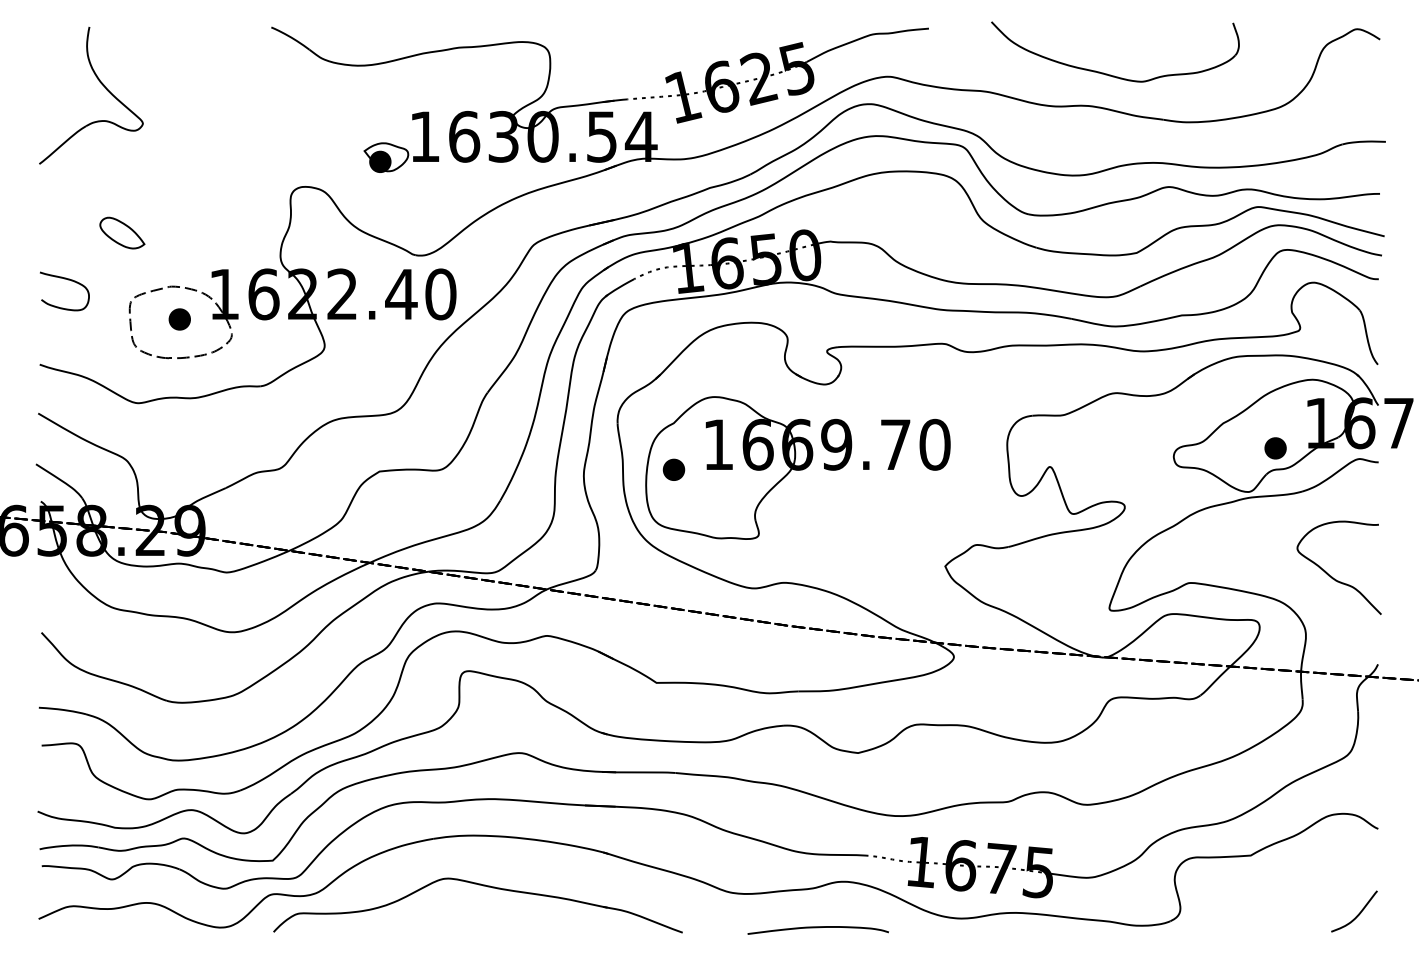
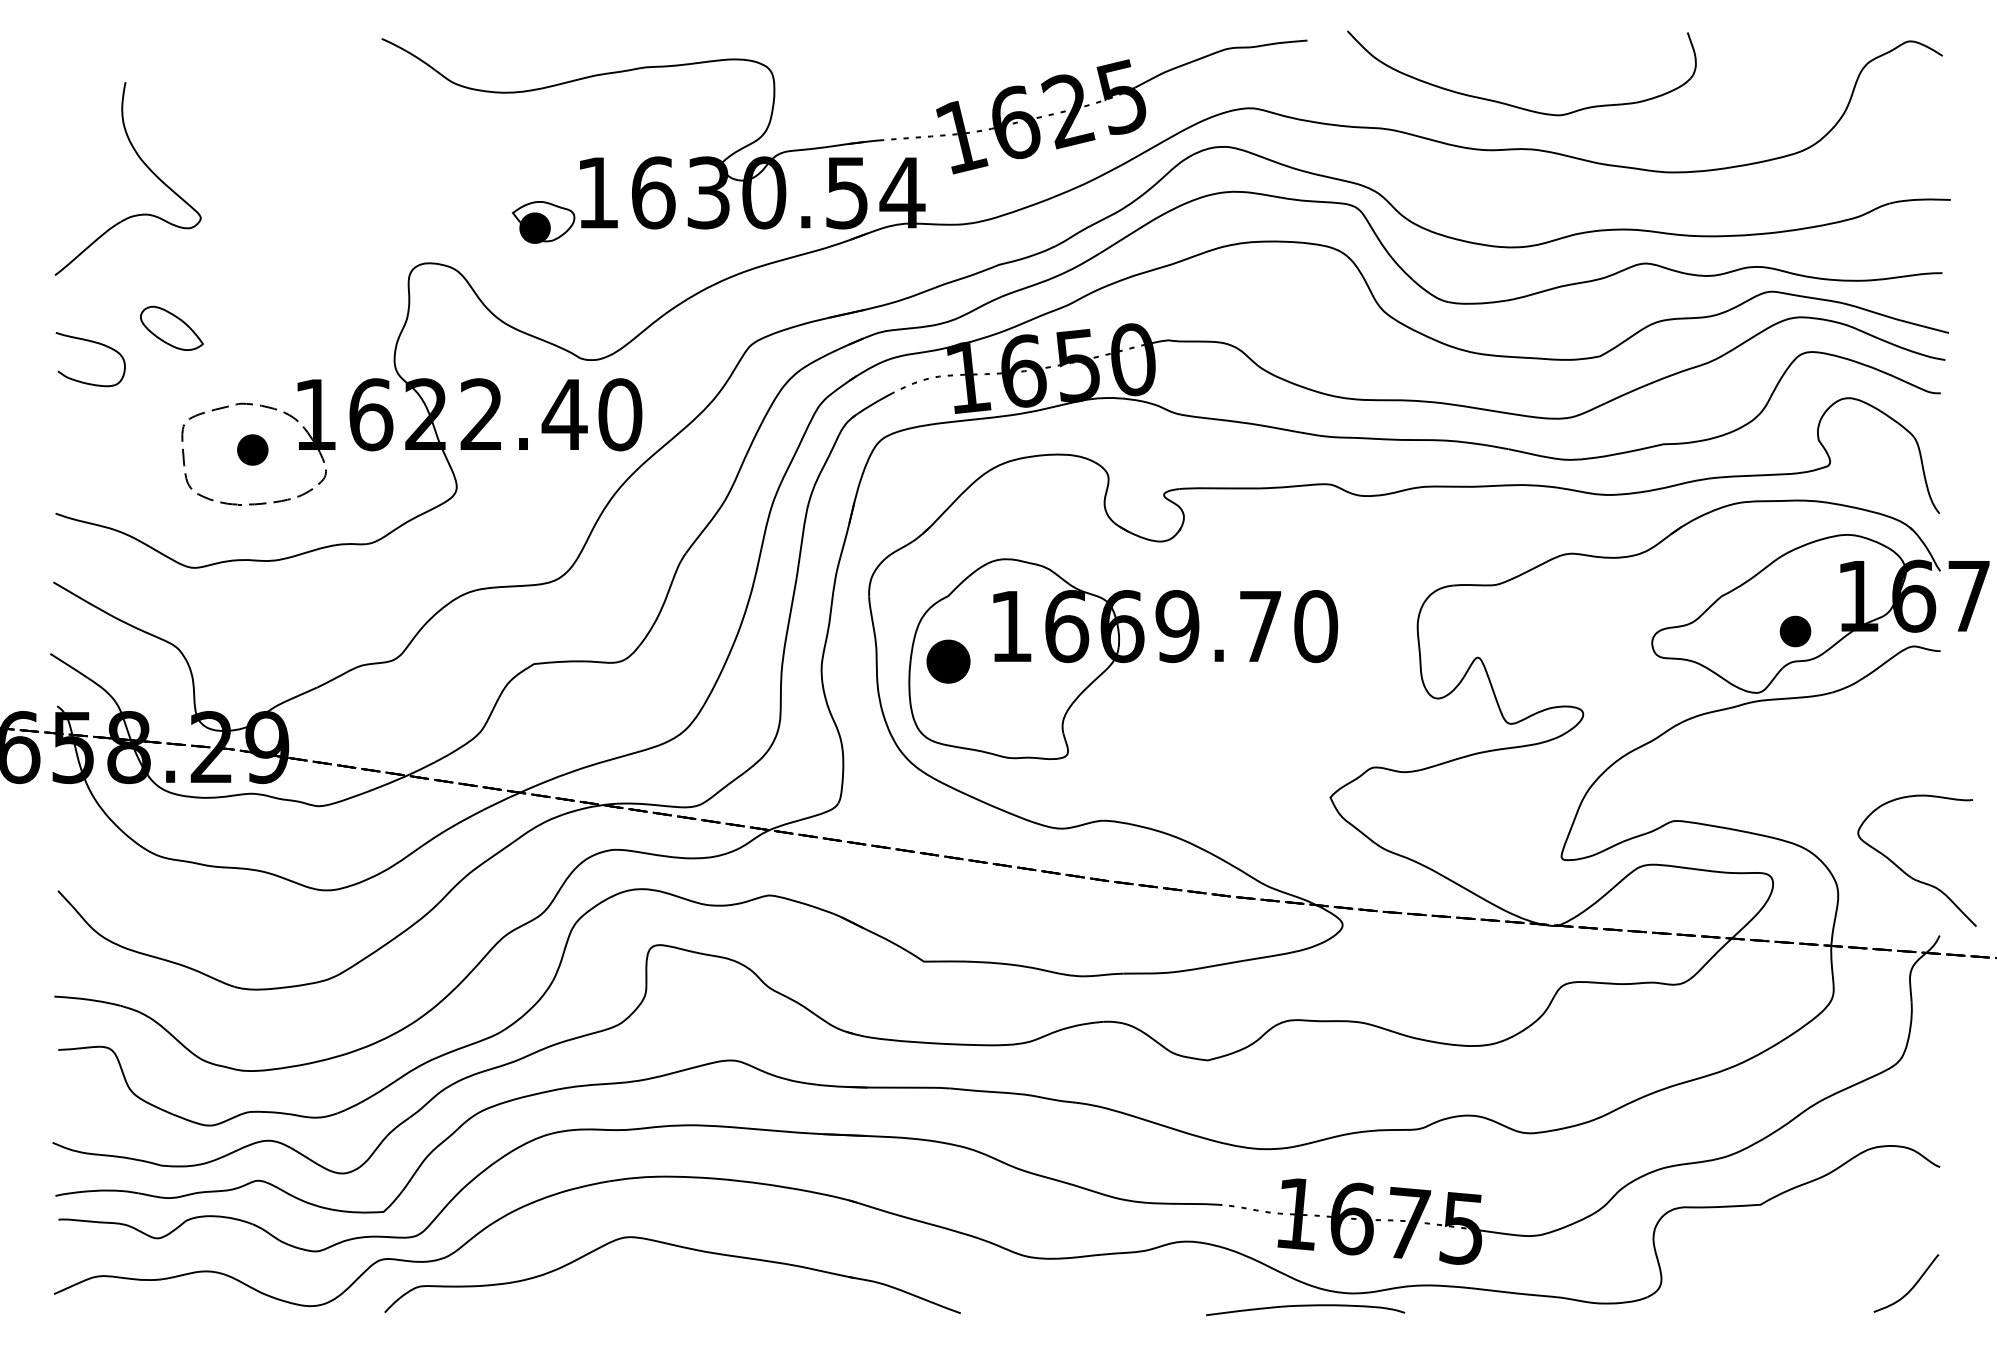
part: (1110, 74) -> (1515, 105), moved
part: (101, 84) -> (142, 162), moved
curve: (68, 280) -> (95, 343), moved
part: (673, 469) -> (948, 661), size x1.4
curve: (1331, 576) -> (1906, 872), moved
curve: (818, 927) -> (1305, 1306), moved

